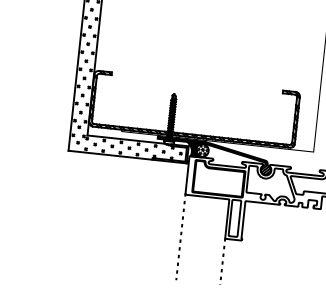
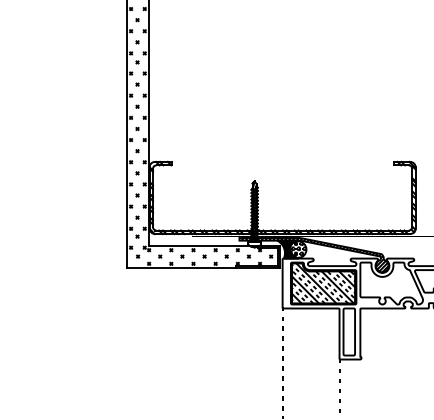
hatch: (219, 178) -> (323, 283), added

